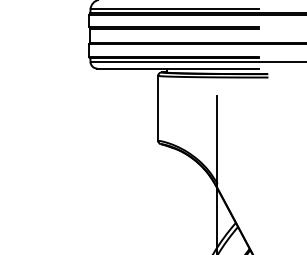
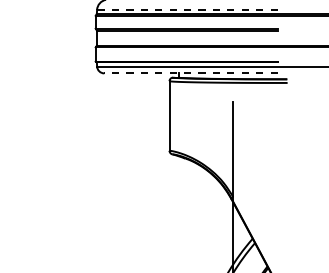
line: (174, 8) -> (186, 9), solid -> dashed
line: (178, 68) -> (191, 73), solid -> dashed

